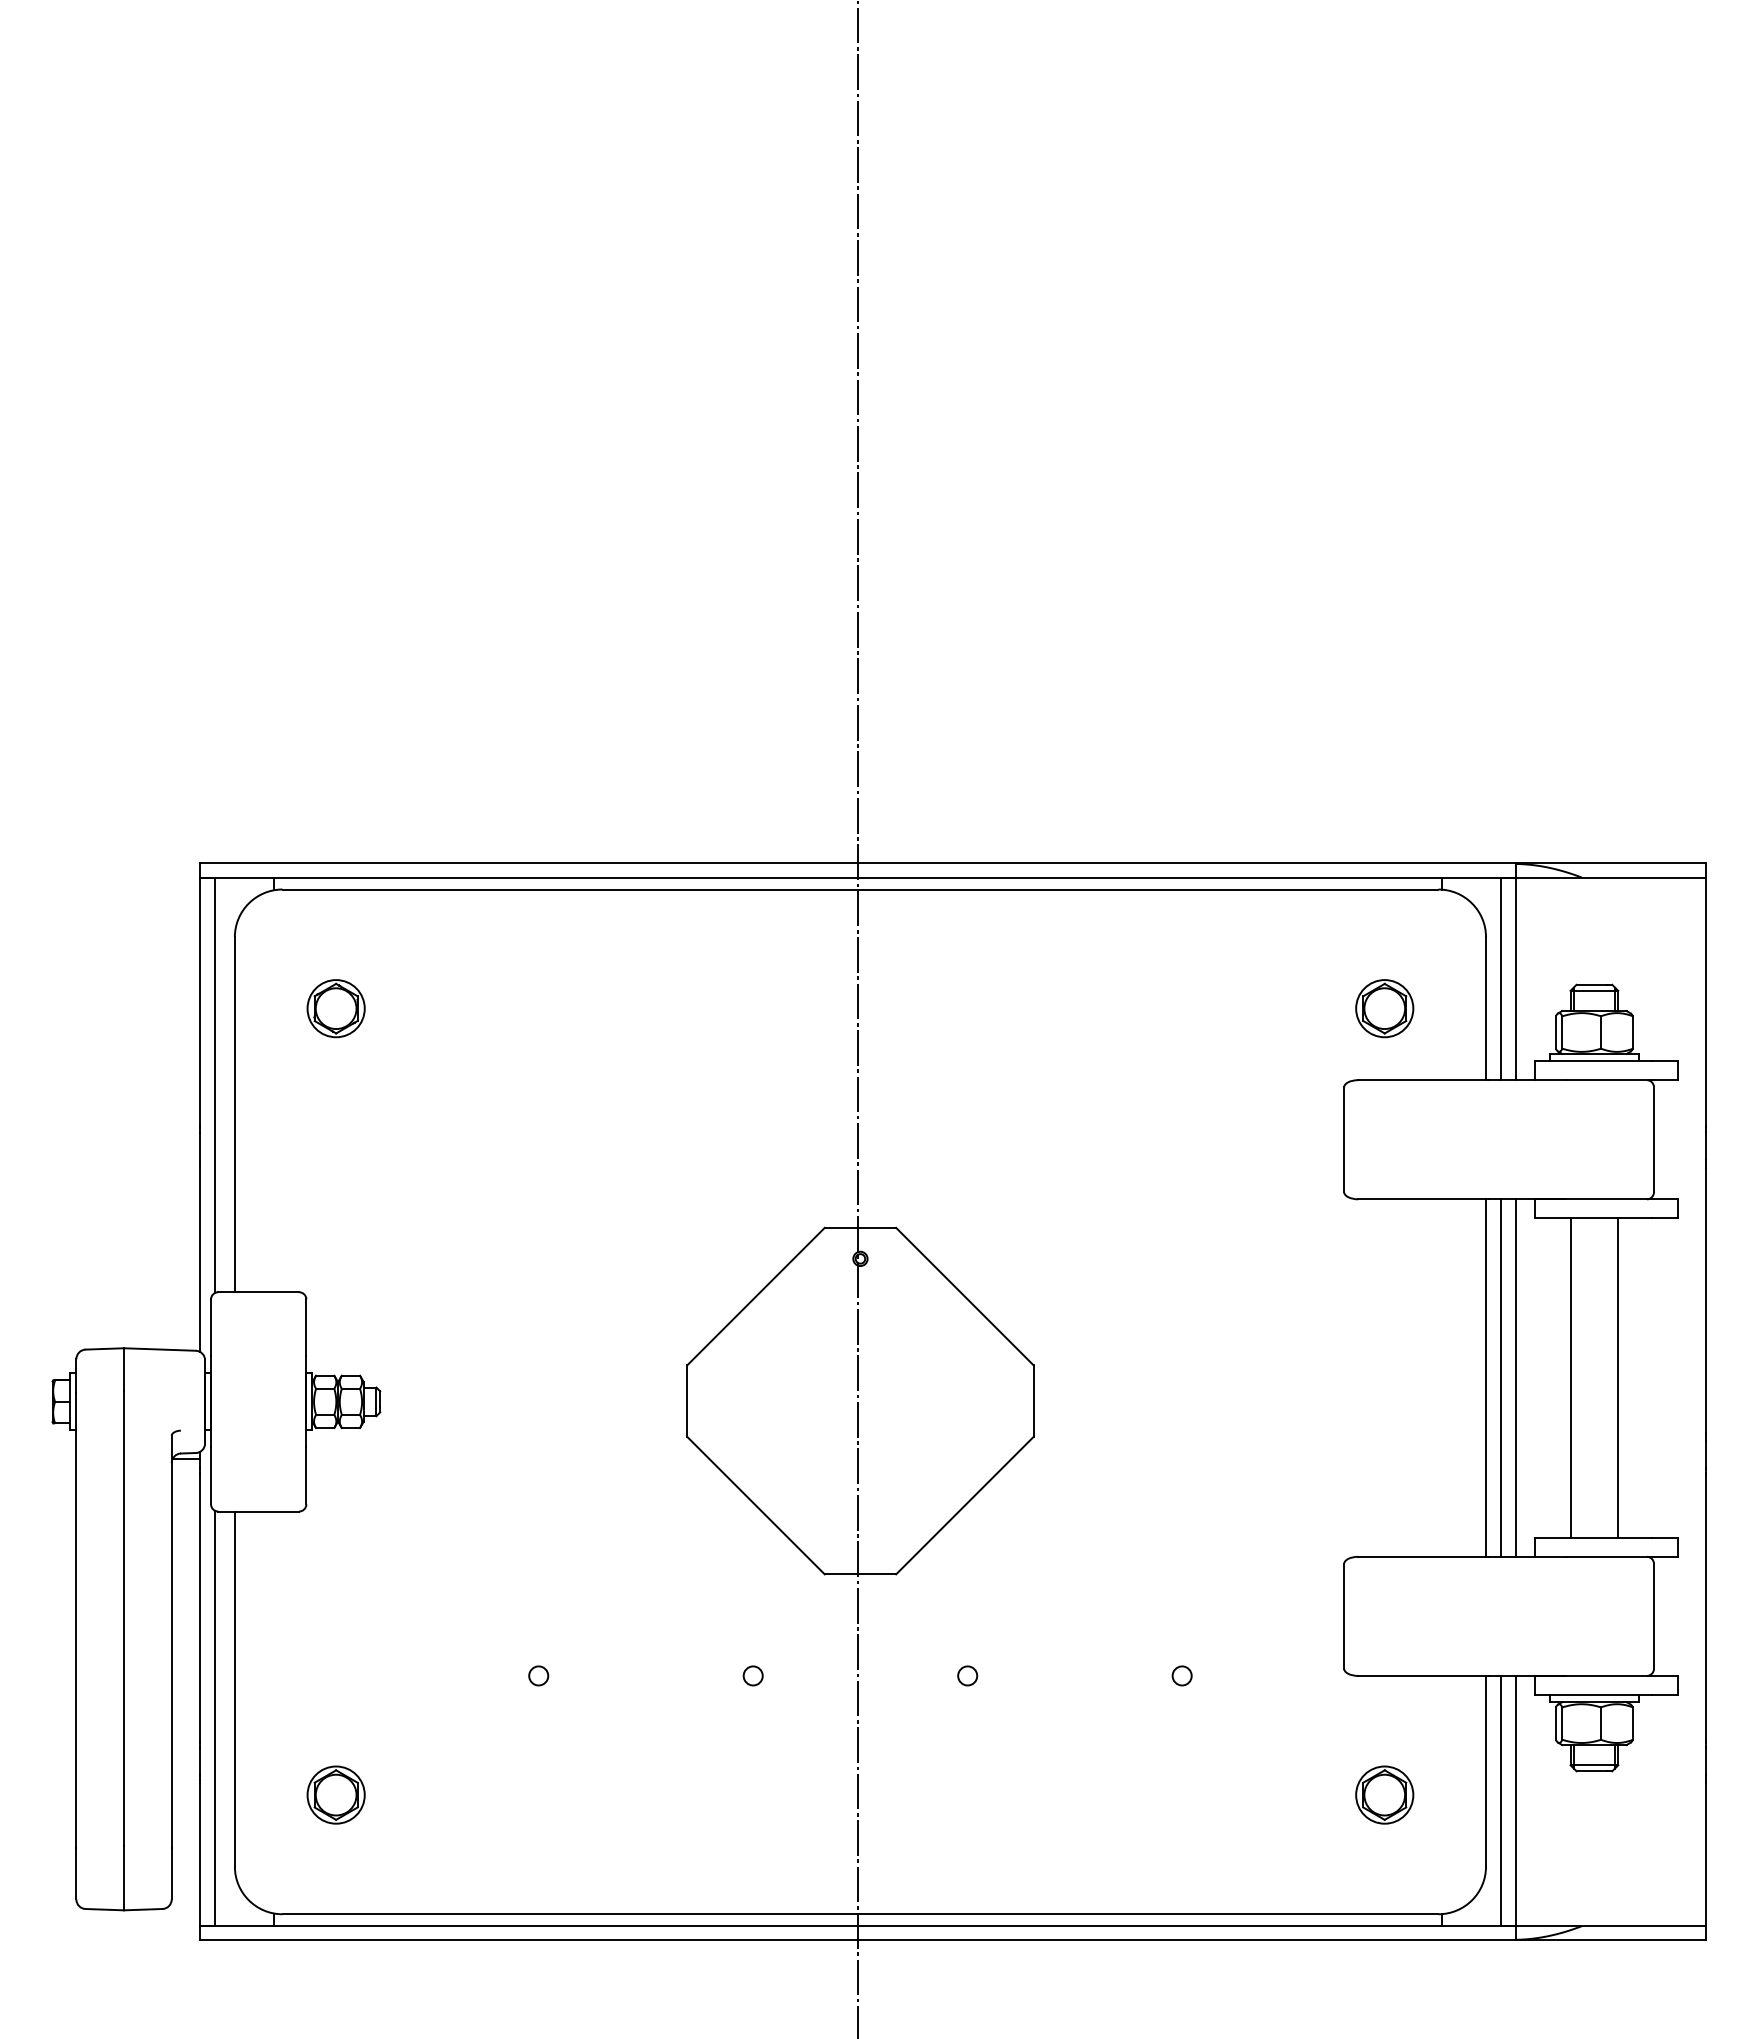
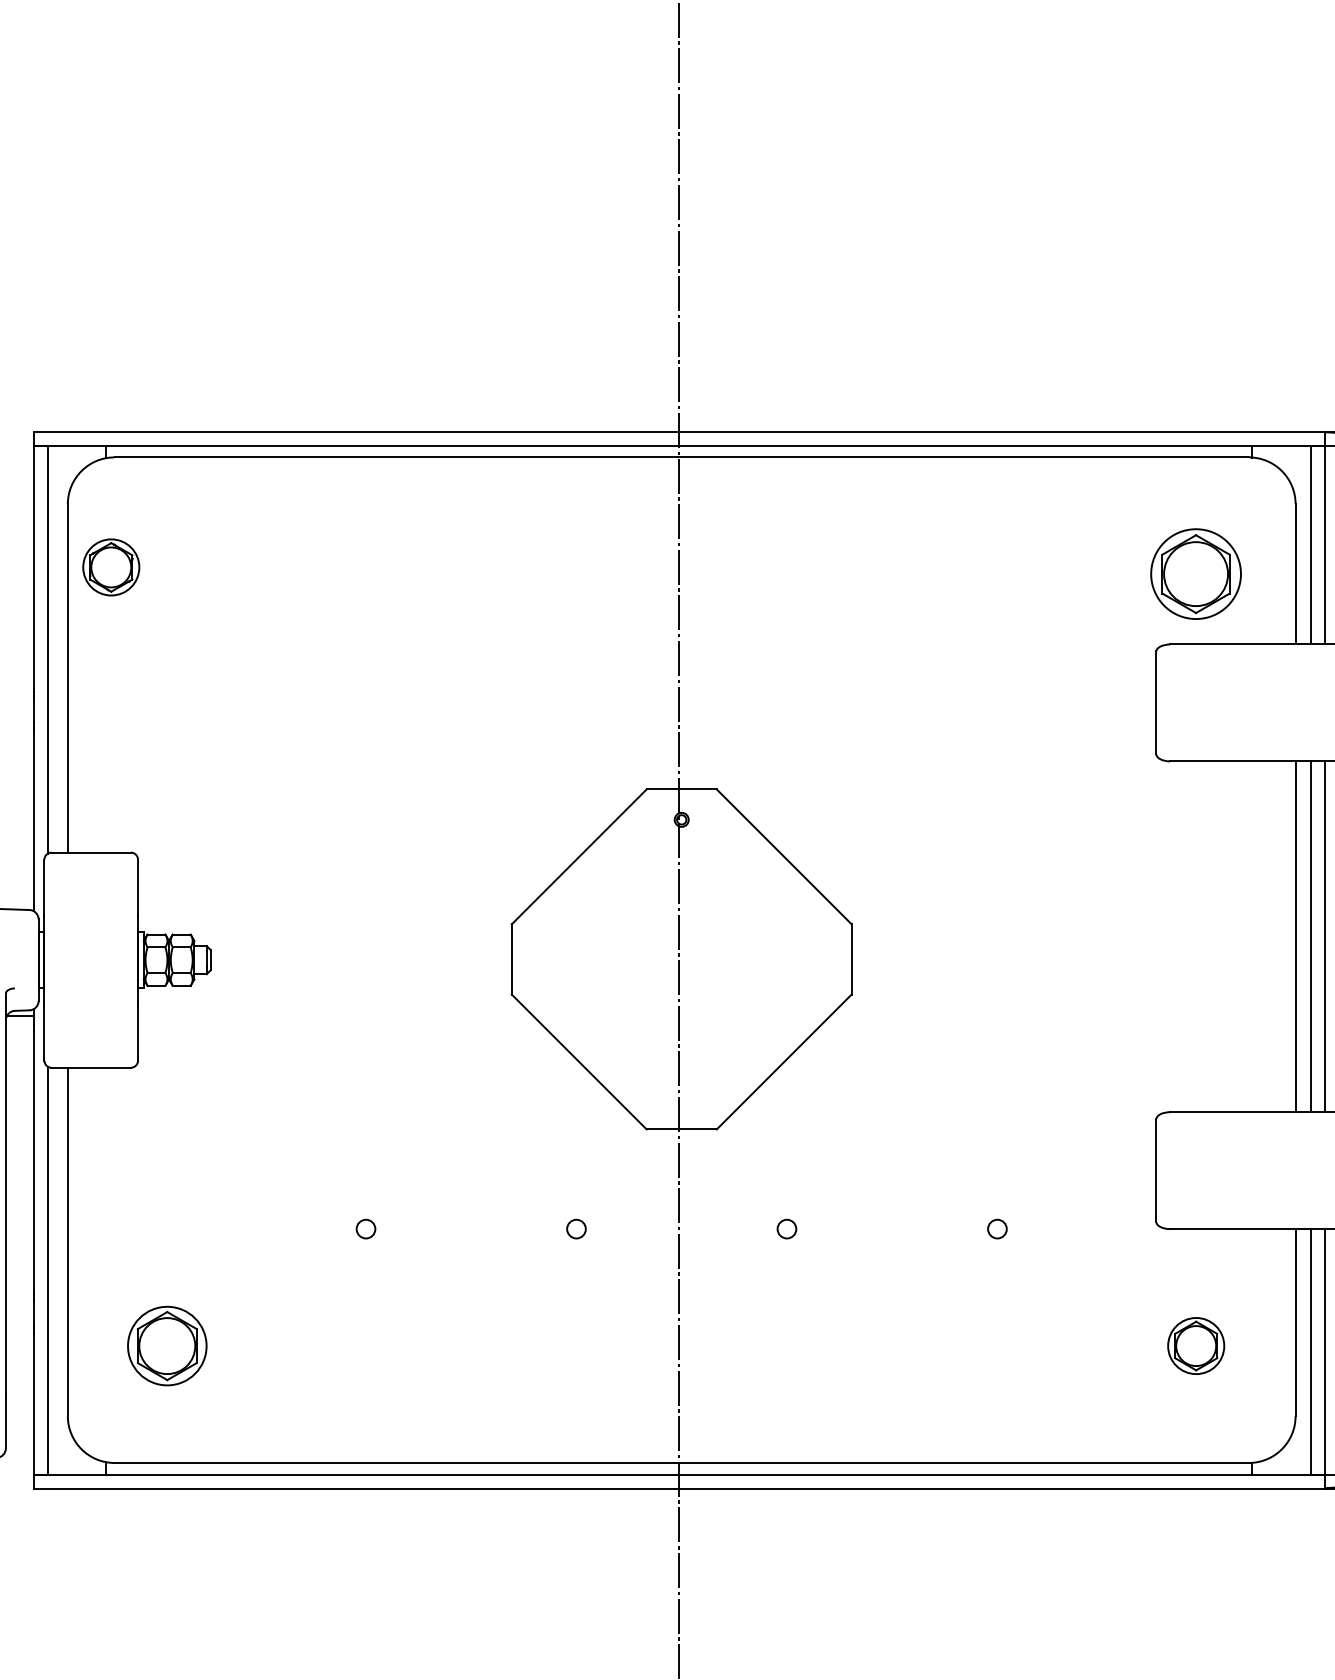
part: (335, 1008) -> (110, 567), moved
part: (1384, 1008) -> (1195, 574), size x1.6
part: (335, 1794) -> (166, 1345), size x1.4

